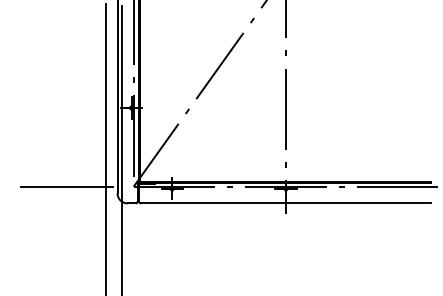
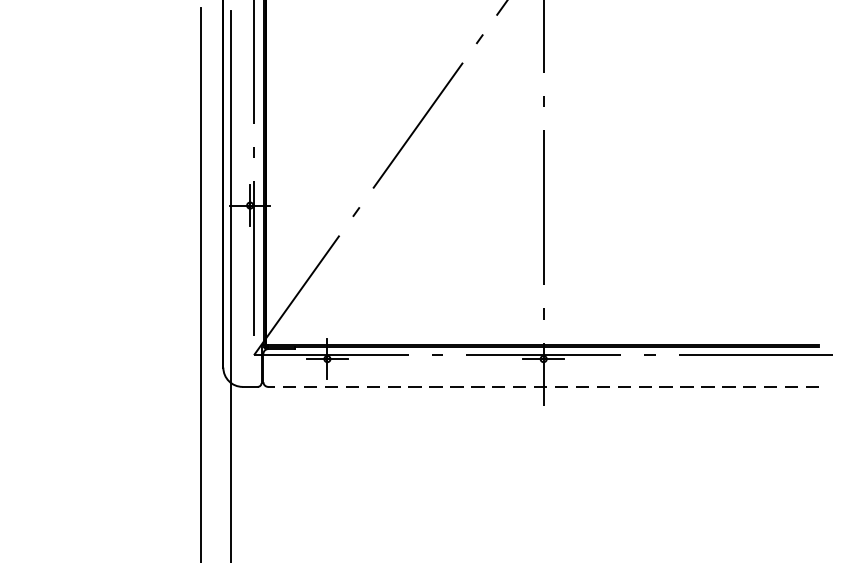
line: (67, 186) -> (128, 354), removed
line: (286, 203) -> (544, 387), solid -> dashed

